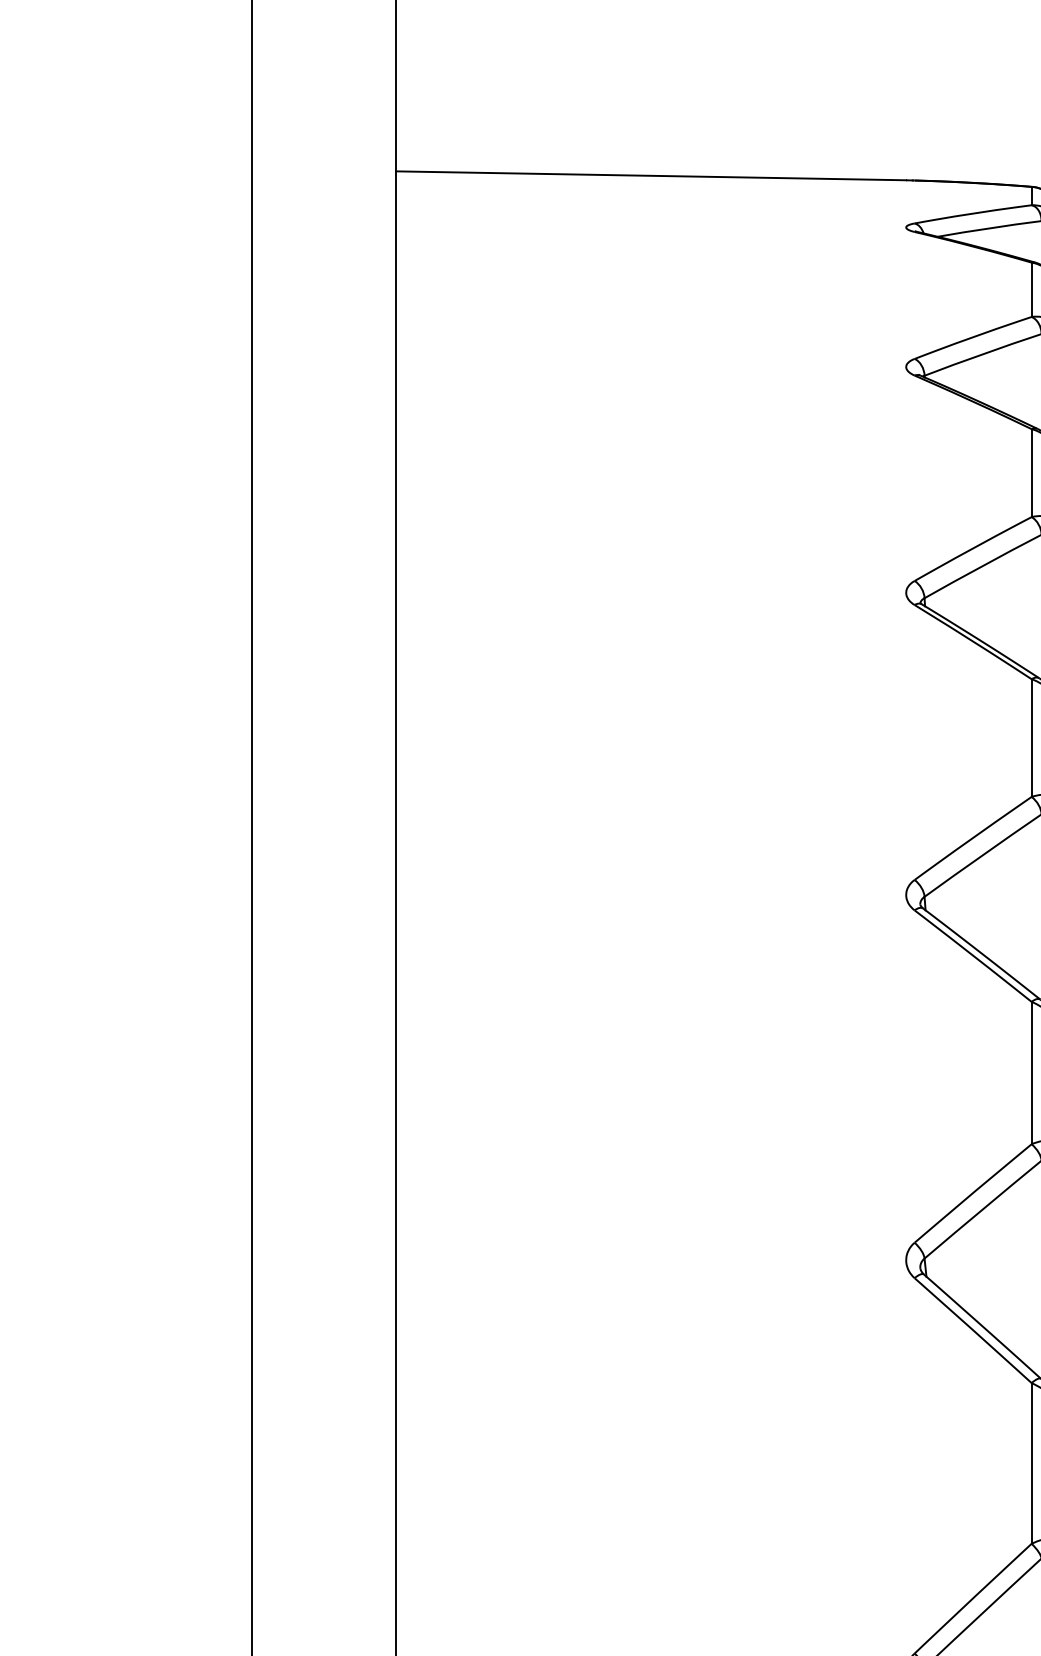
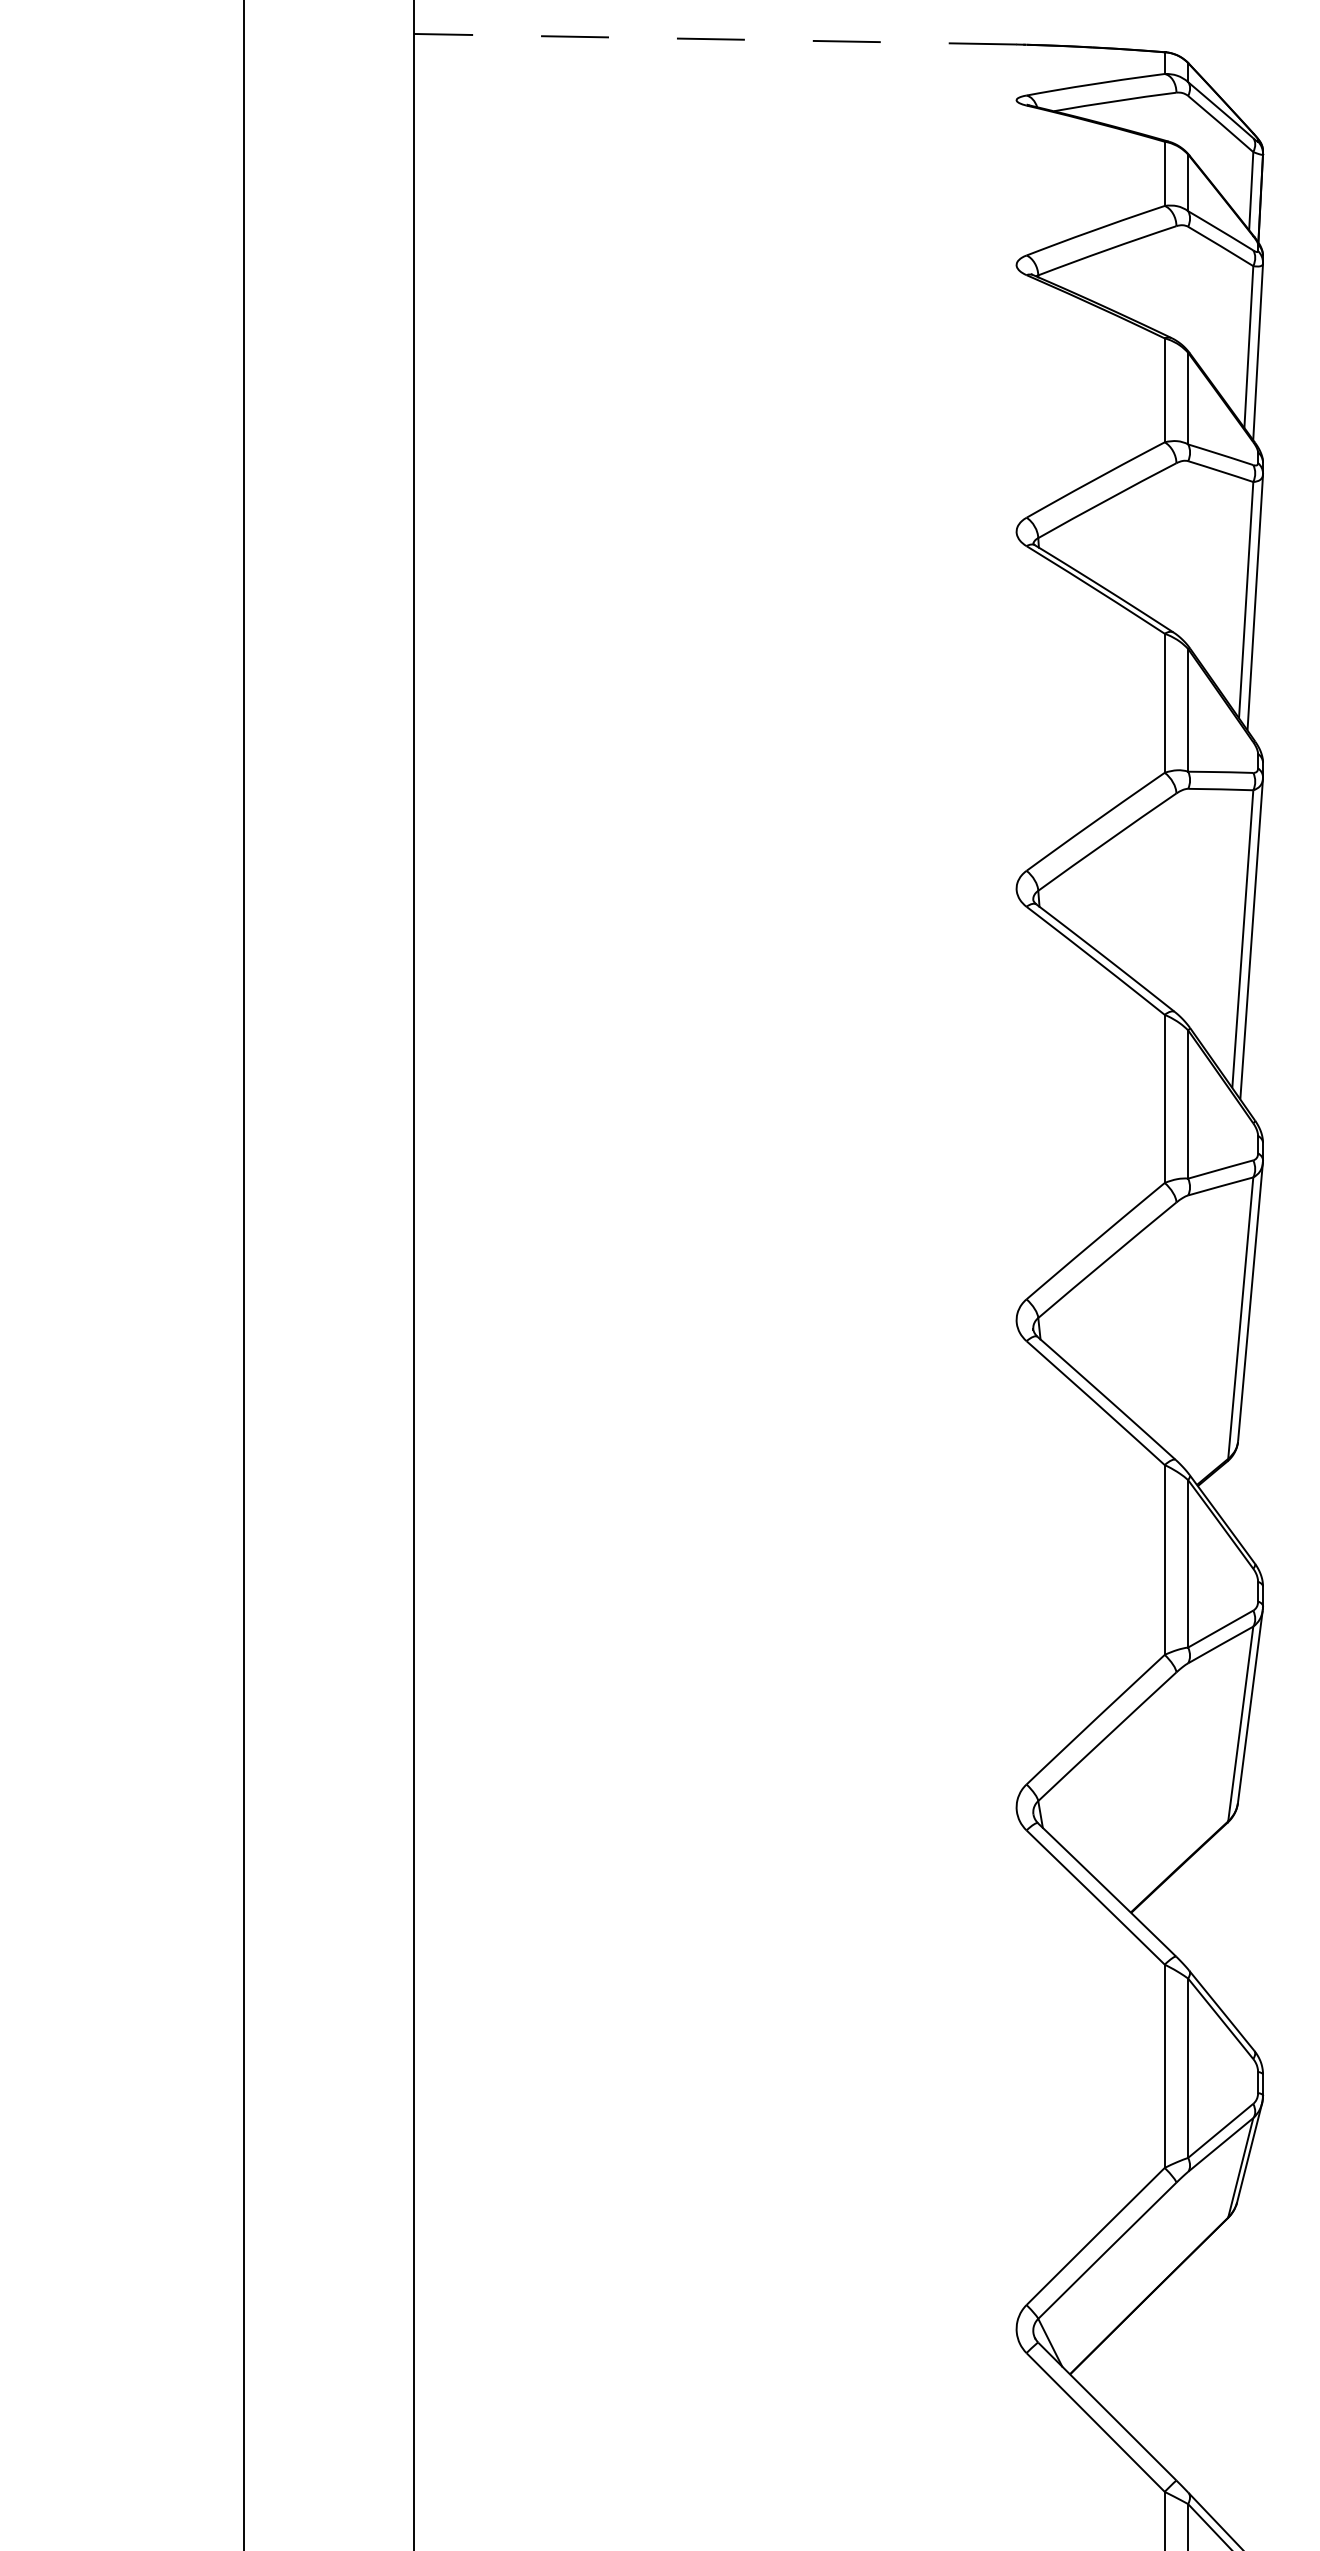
line: (650, 176) -> (714, 39), solid -> dashed

